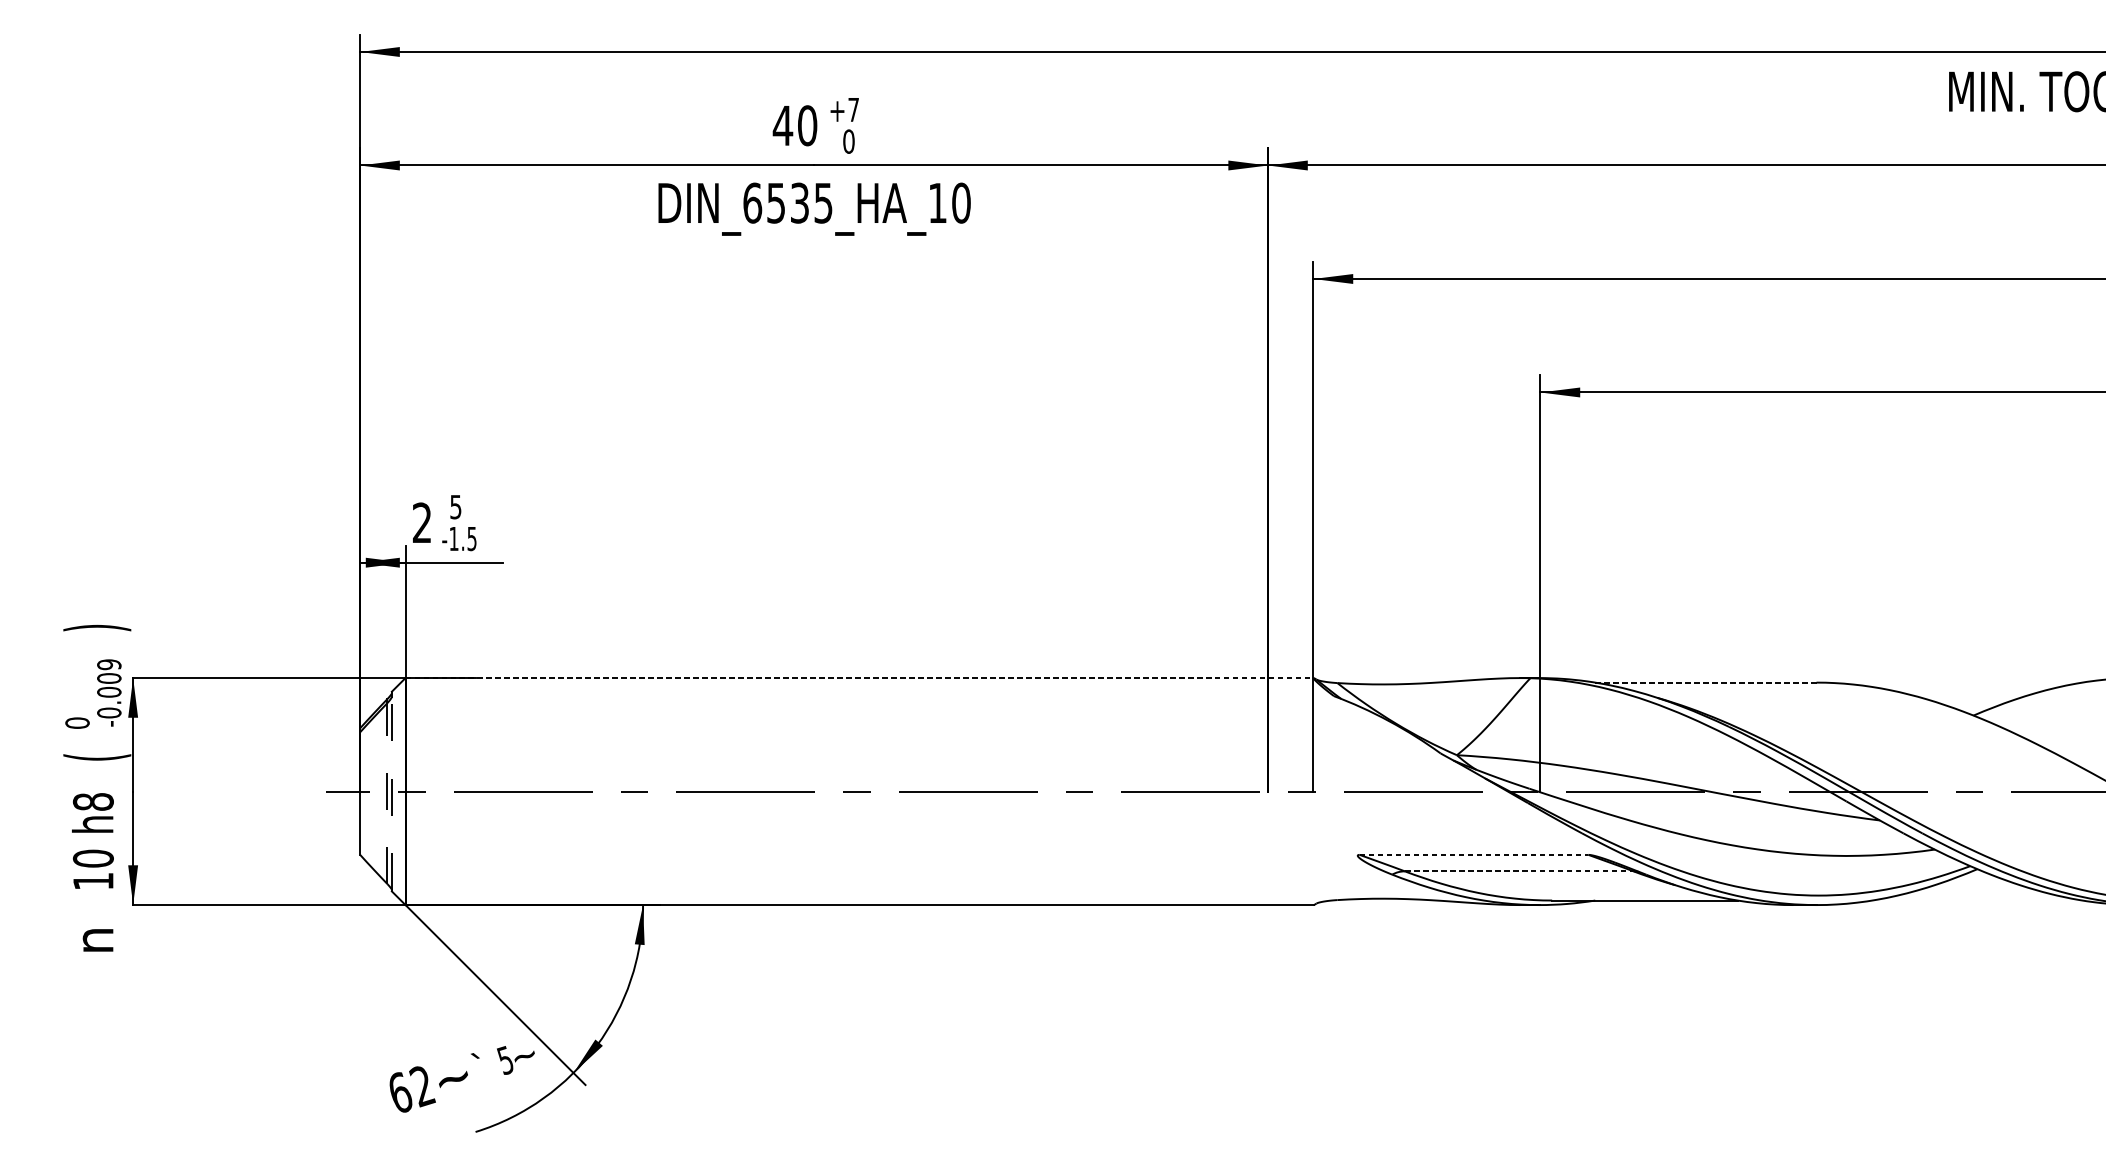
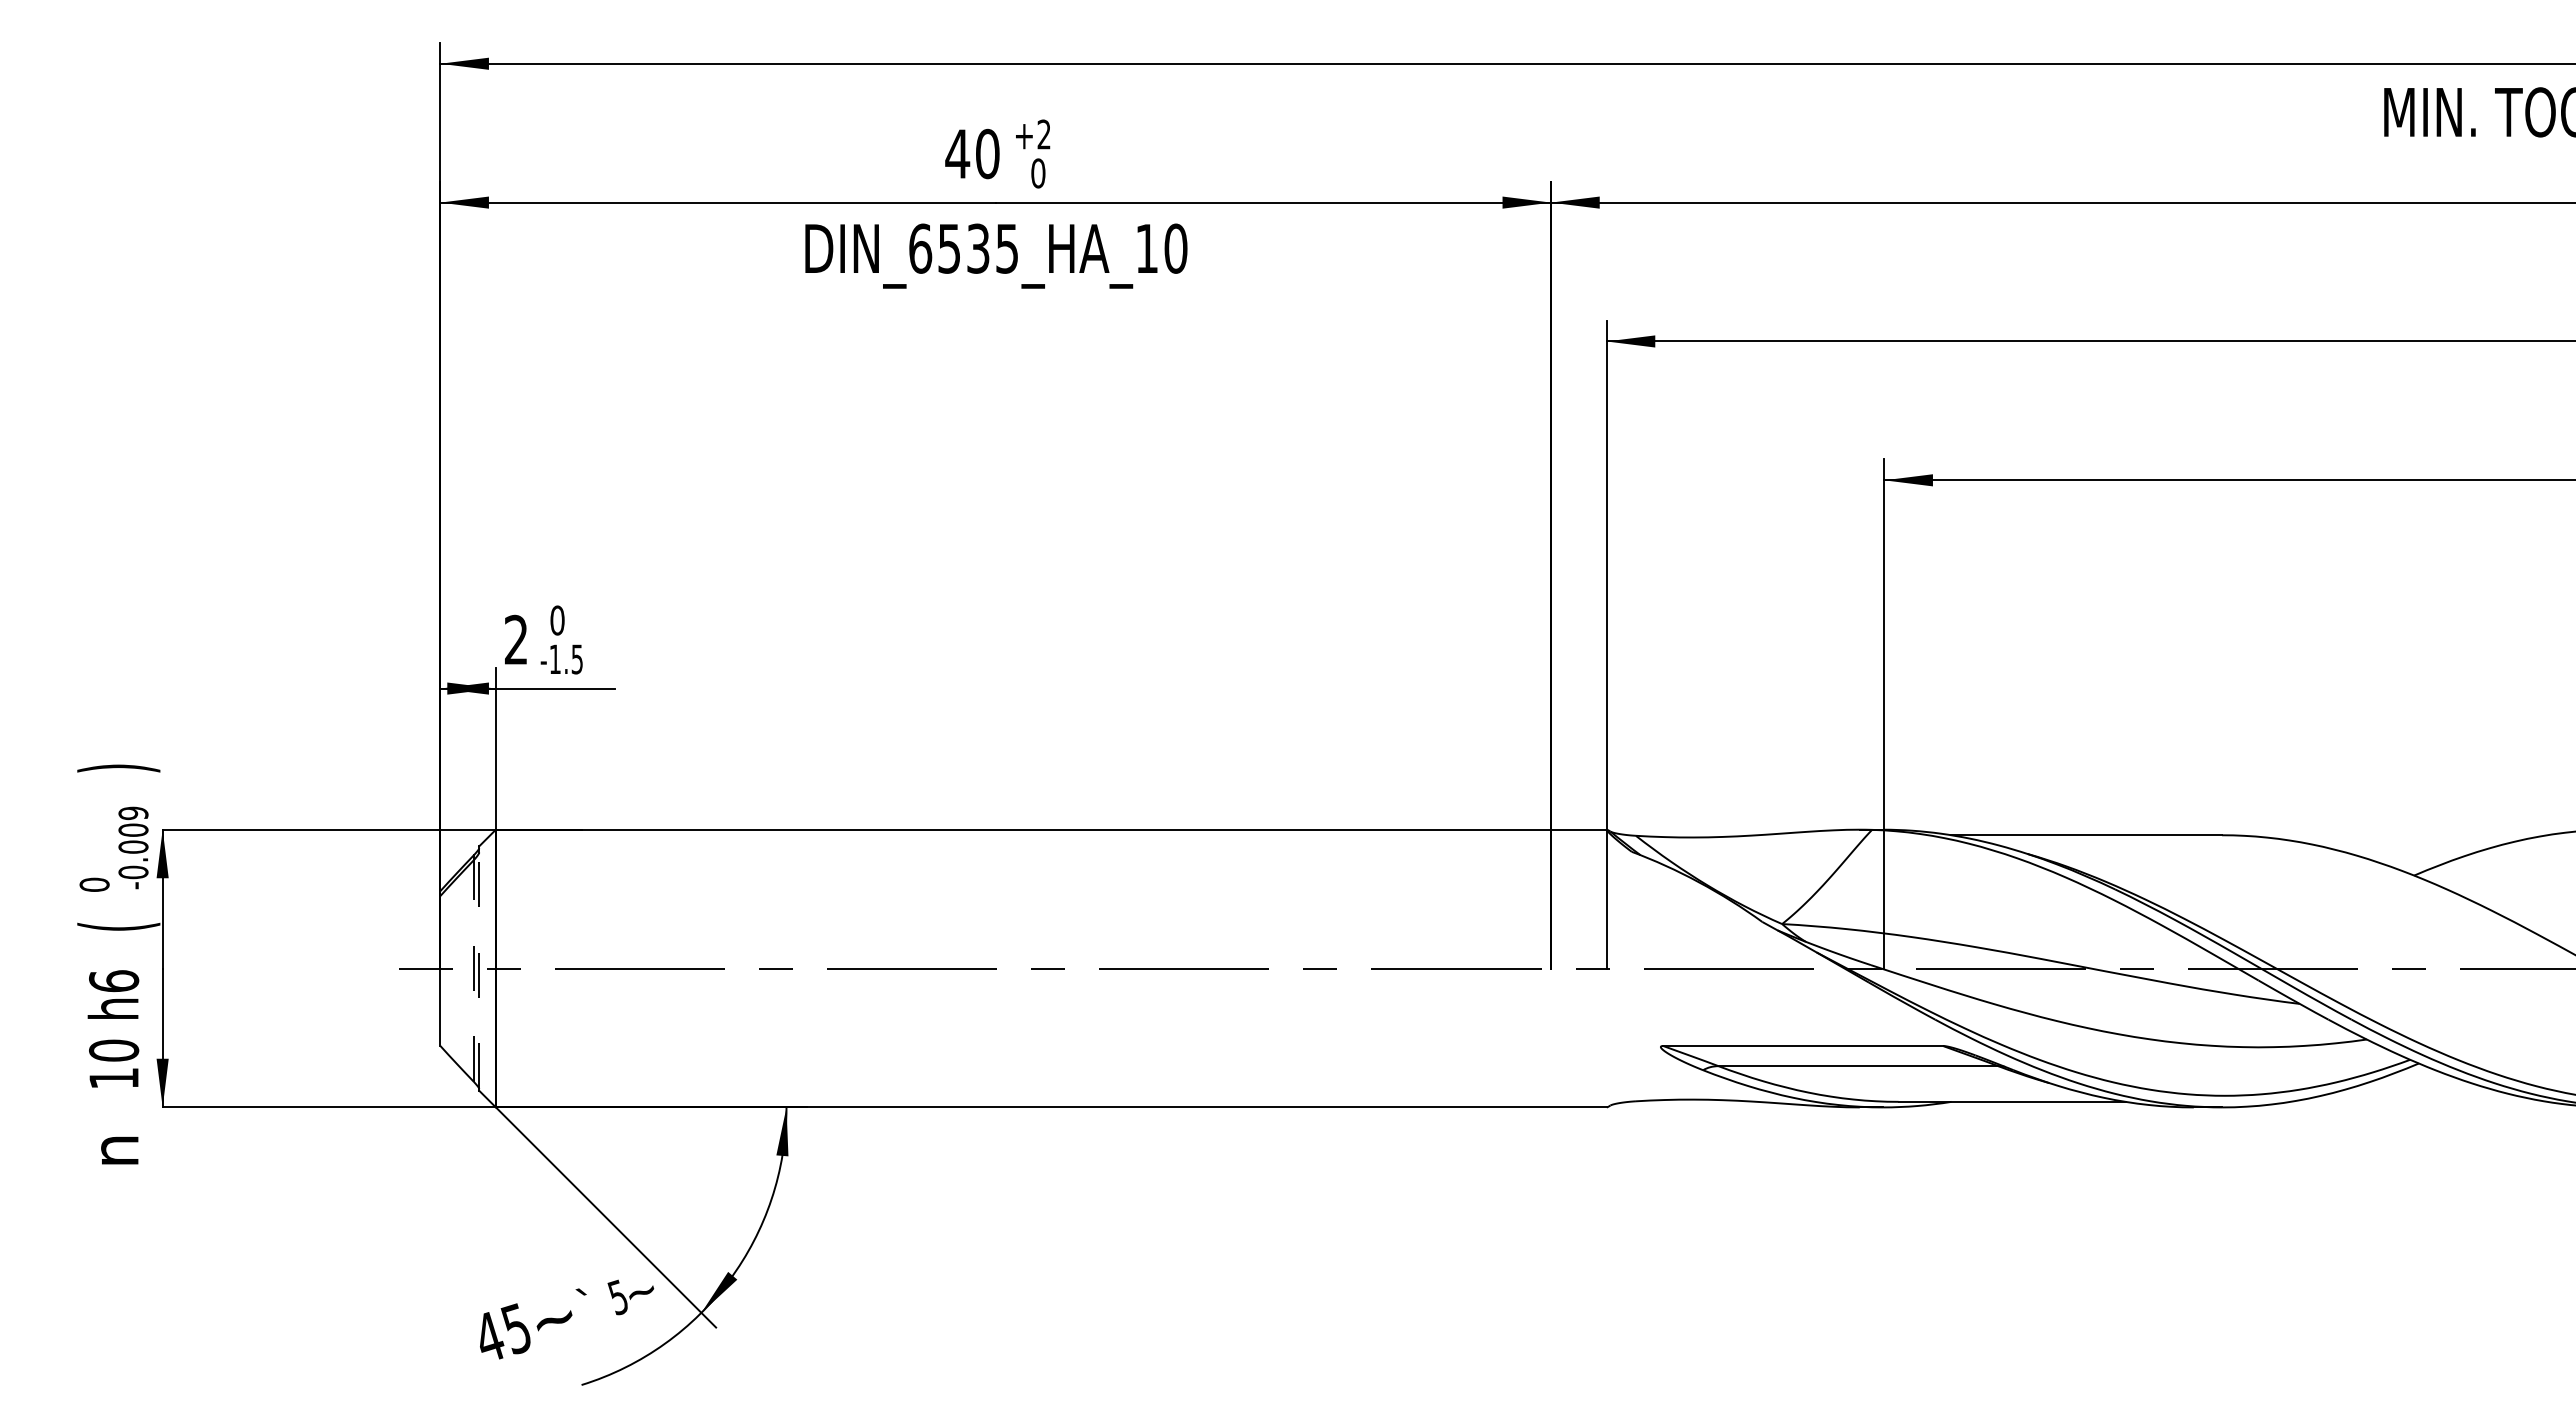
text: (853, 109) -> (1043, 134), +7 -> +2
text: (455, 507) -> (557, 620), 5 -> 0
line: (859, 677) -> (1051, 829), dashed -> solid
line: (1705, 682) -> (2086, 835), dashed -> solid
text: (93, 802) -> (114, 981), h8 -> h6
line: (1474, 855) -> (1803, 1046), dashed -> solid
line: (1519, 871) -> (1858, 1066), dashed -> solid
text: (412, 1089) -> (504, 1332), 62 -> 45

